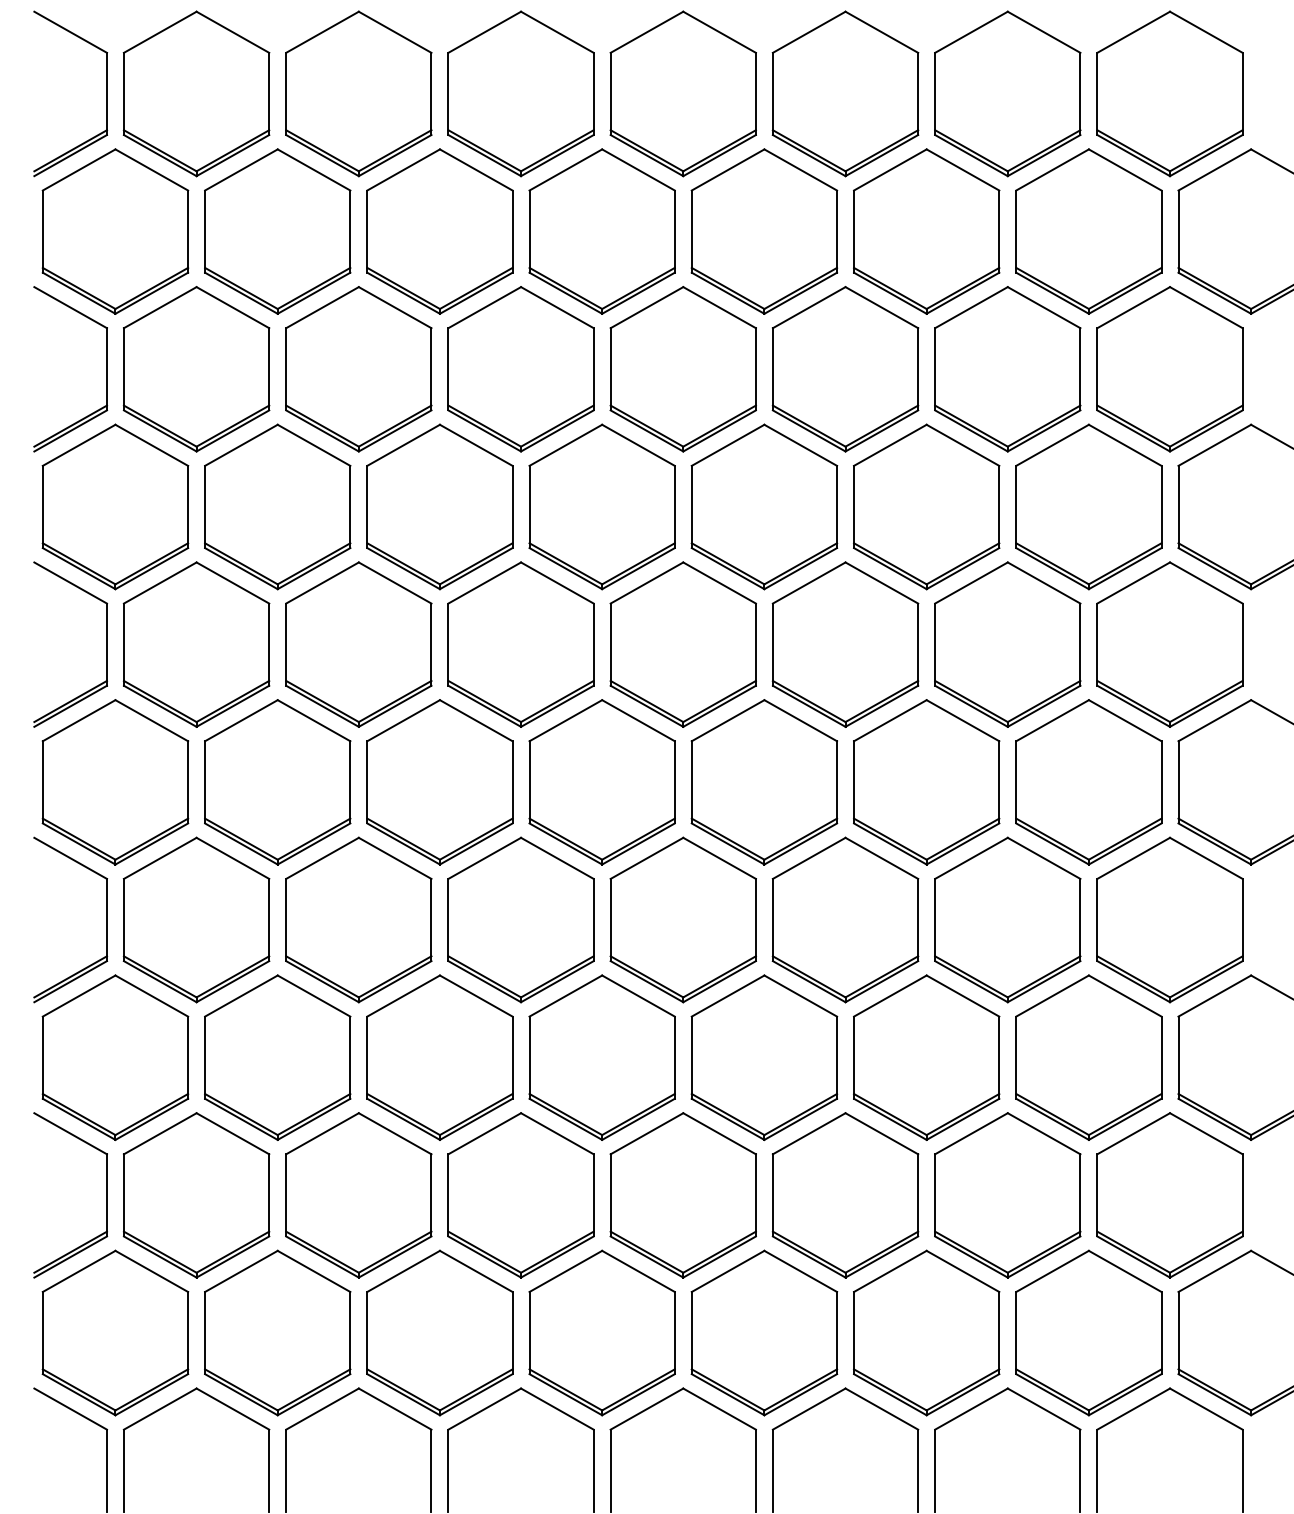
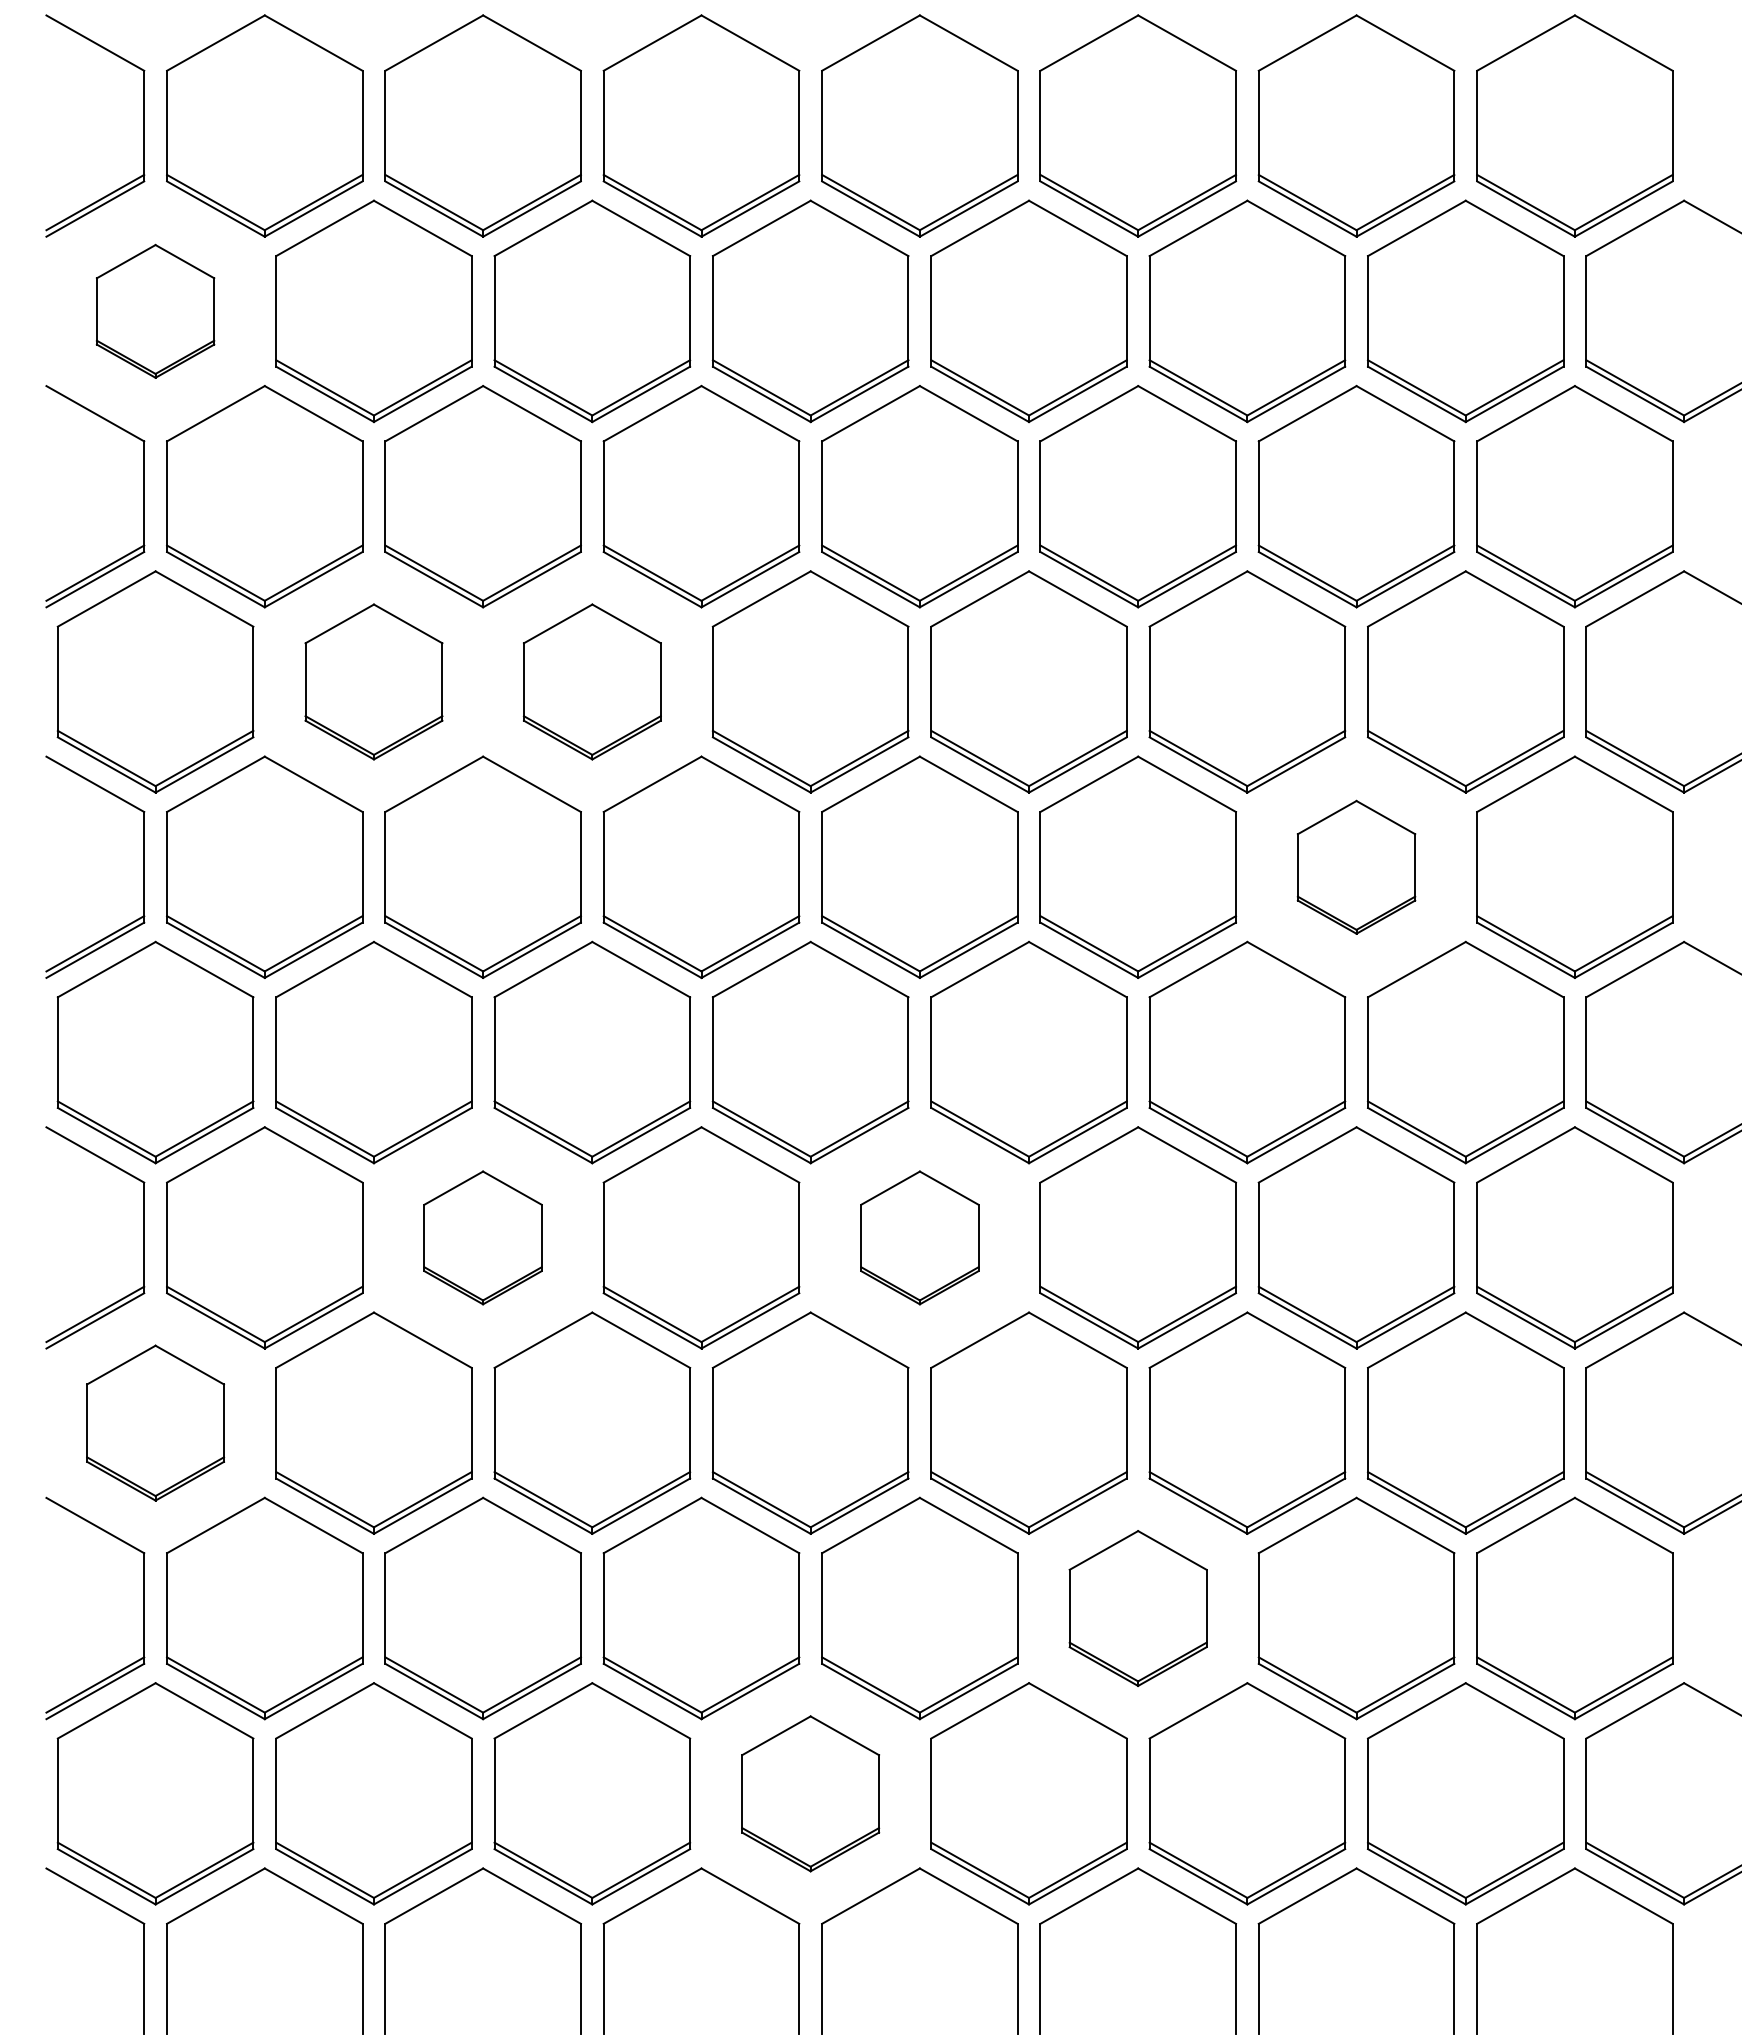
part: (115, 231) -> (155, 311), size x0.6
part: (277, 506) -> (373, 681), size x0.7
part: (440, 506) -> (592, 681), size x0.7
part: (1007, 644) -> (1356, 867), size x0.6
part: (358, 919) -> (482, 1237), size x0.6
part: (683, 919) -> (919, 1237), size x0.6
part: (115, 1057) -> (155, 1422), size x0.7
part: (845, 1195) -> (1137, 1608), size x0.7
part: (602, 1332) -> (810, 1793), size x0.7

